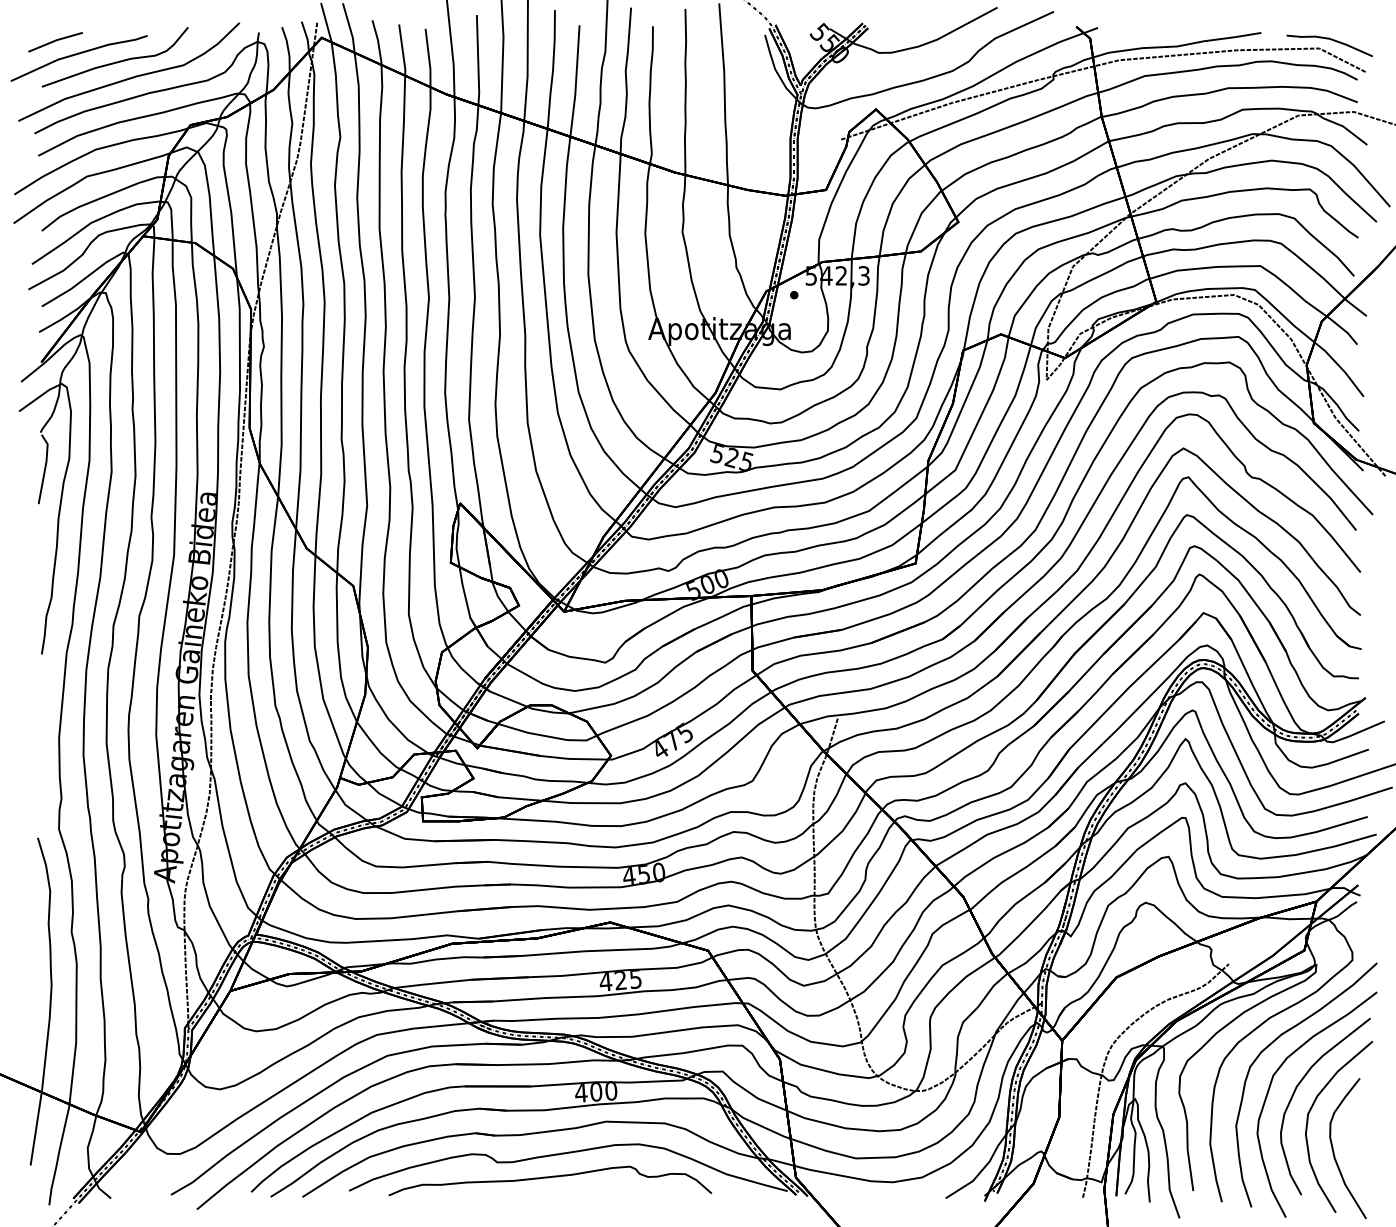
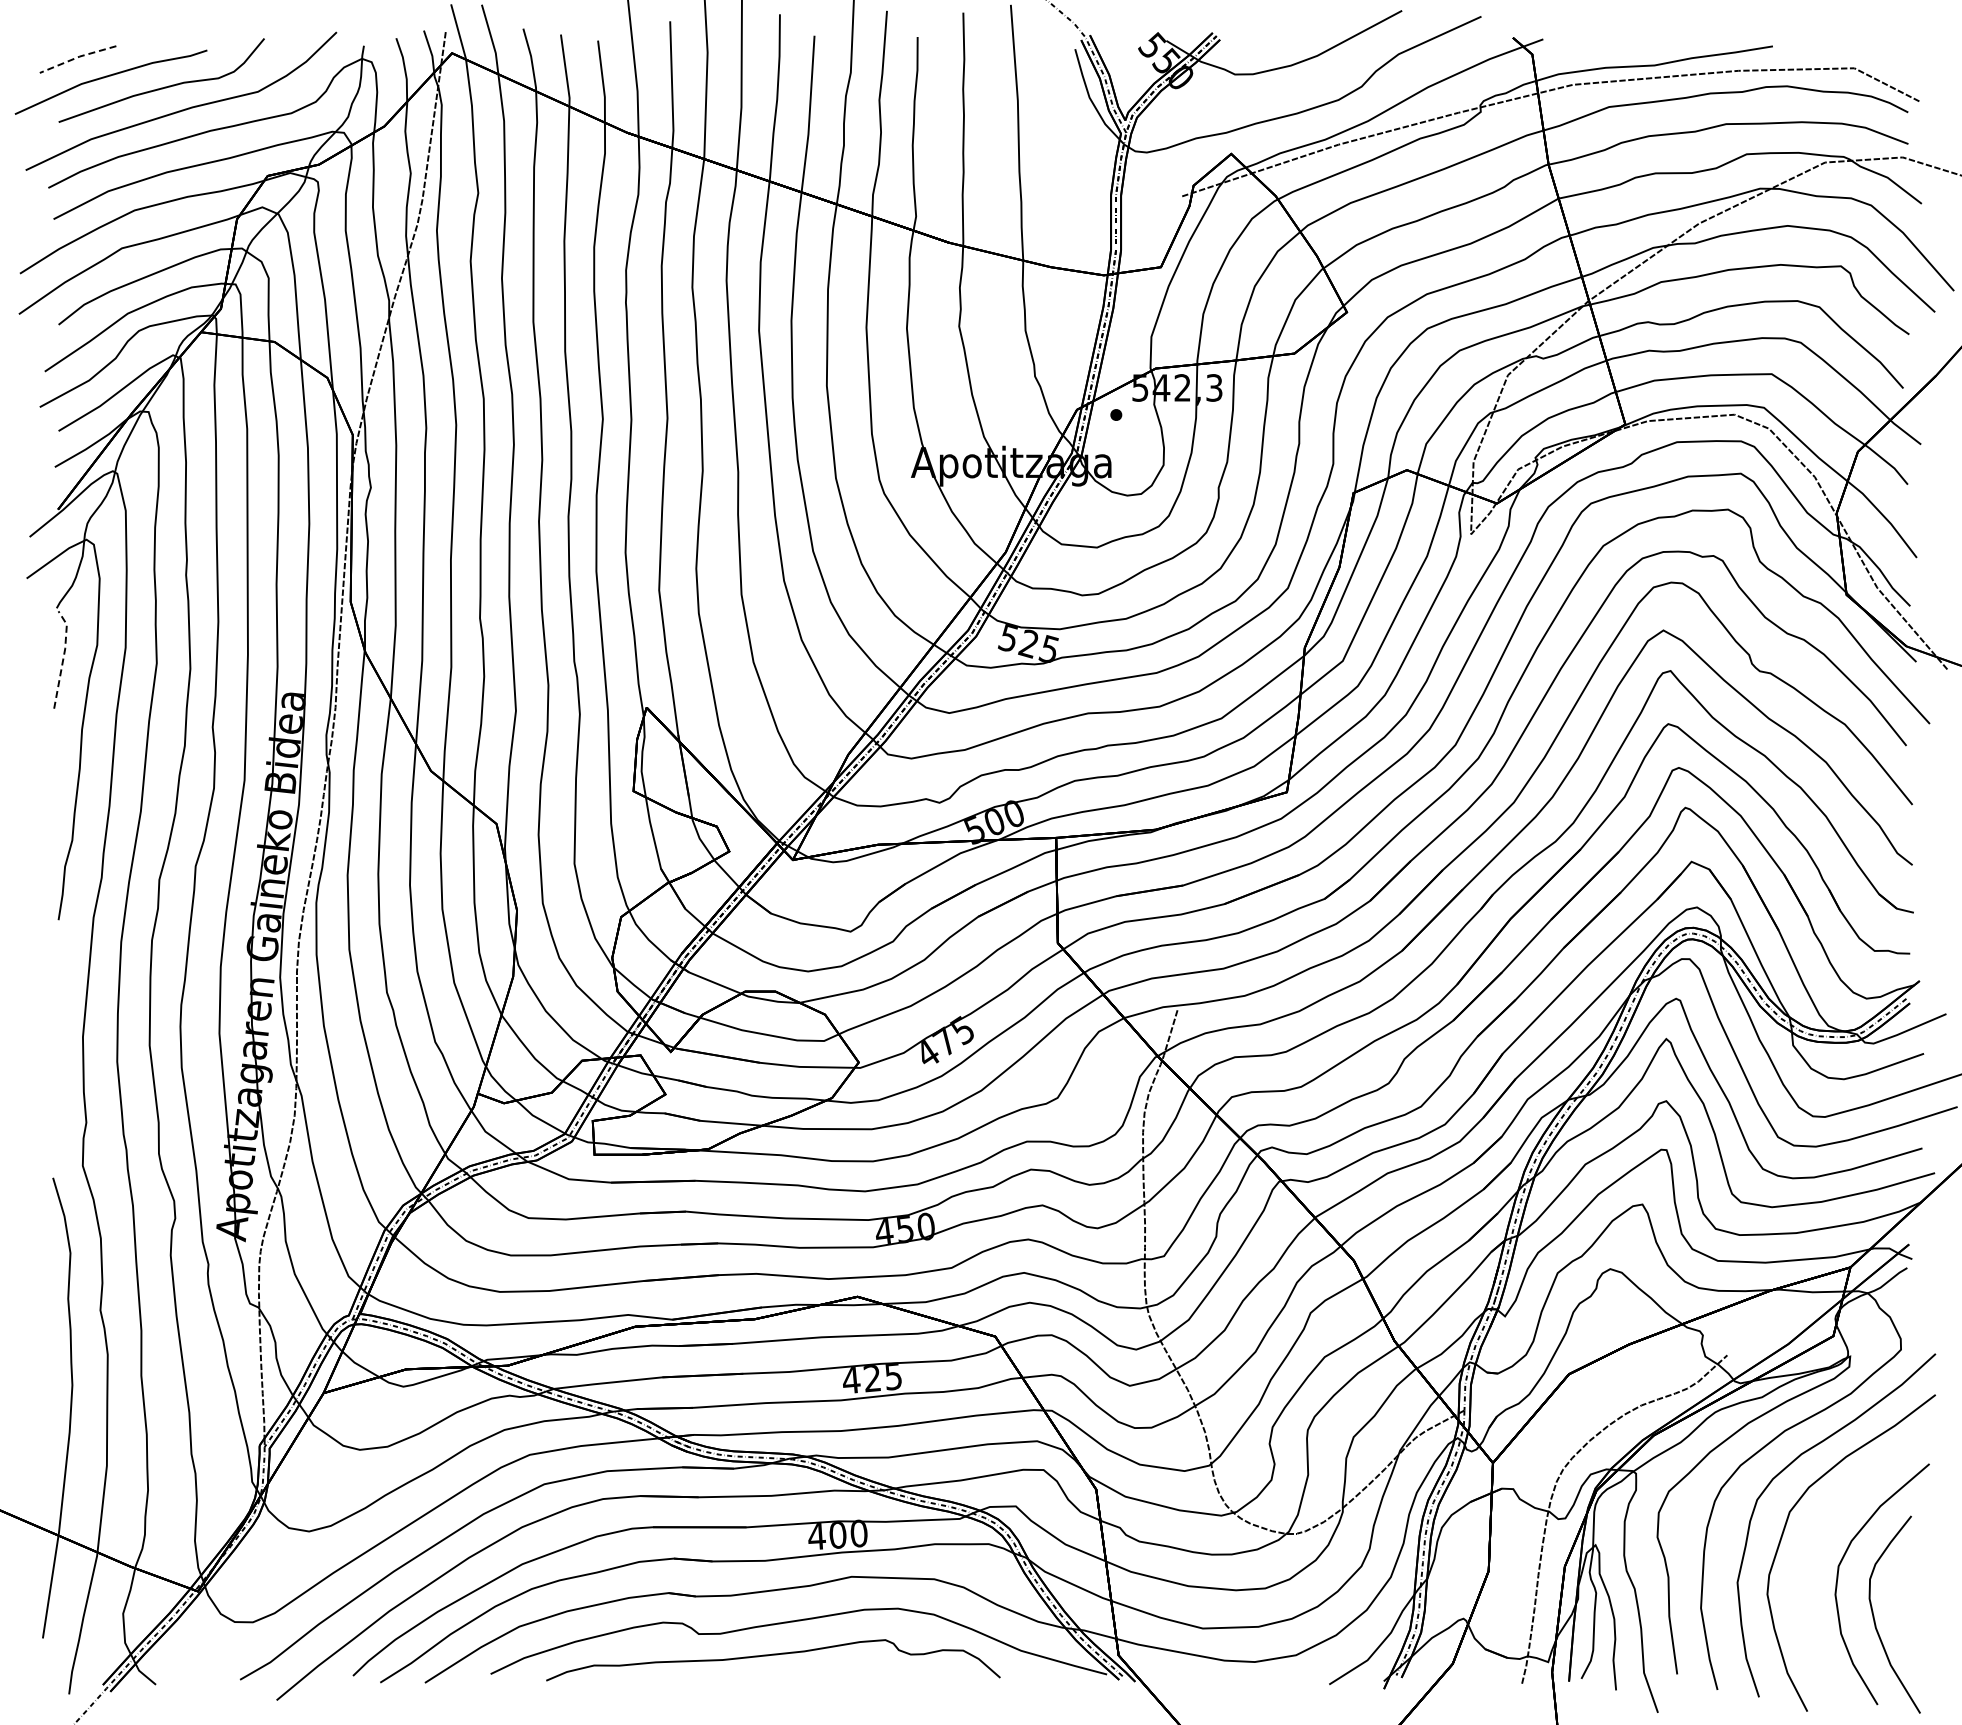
line: (55, 40) -> (77, 57), solid -> dashed
curve: (1330, 40) -> (1870, 56), removed
line: (45, 467) -> (63, 657), solid -> dashed
curve: (1295, 1092) -> (1820, 1535), removed

